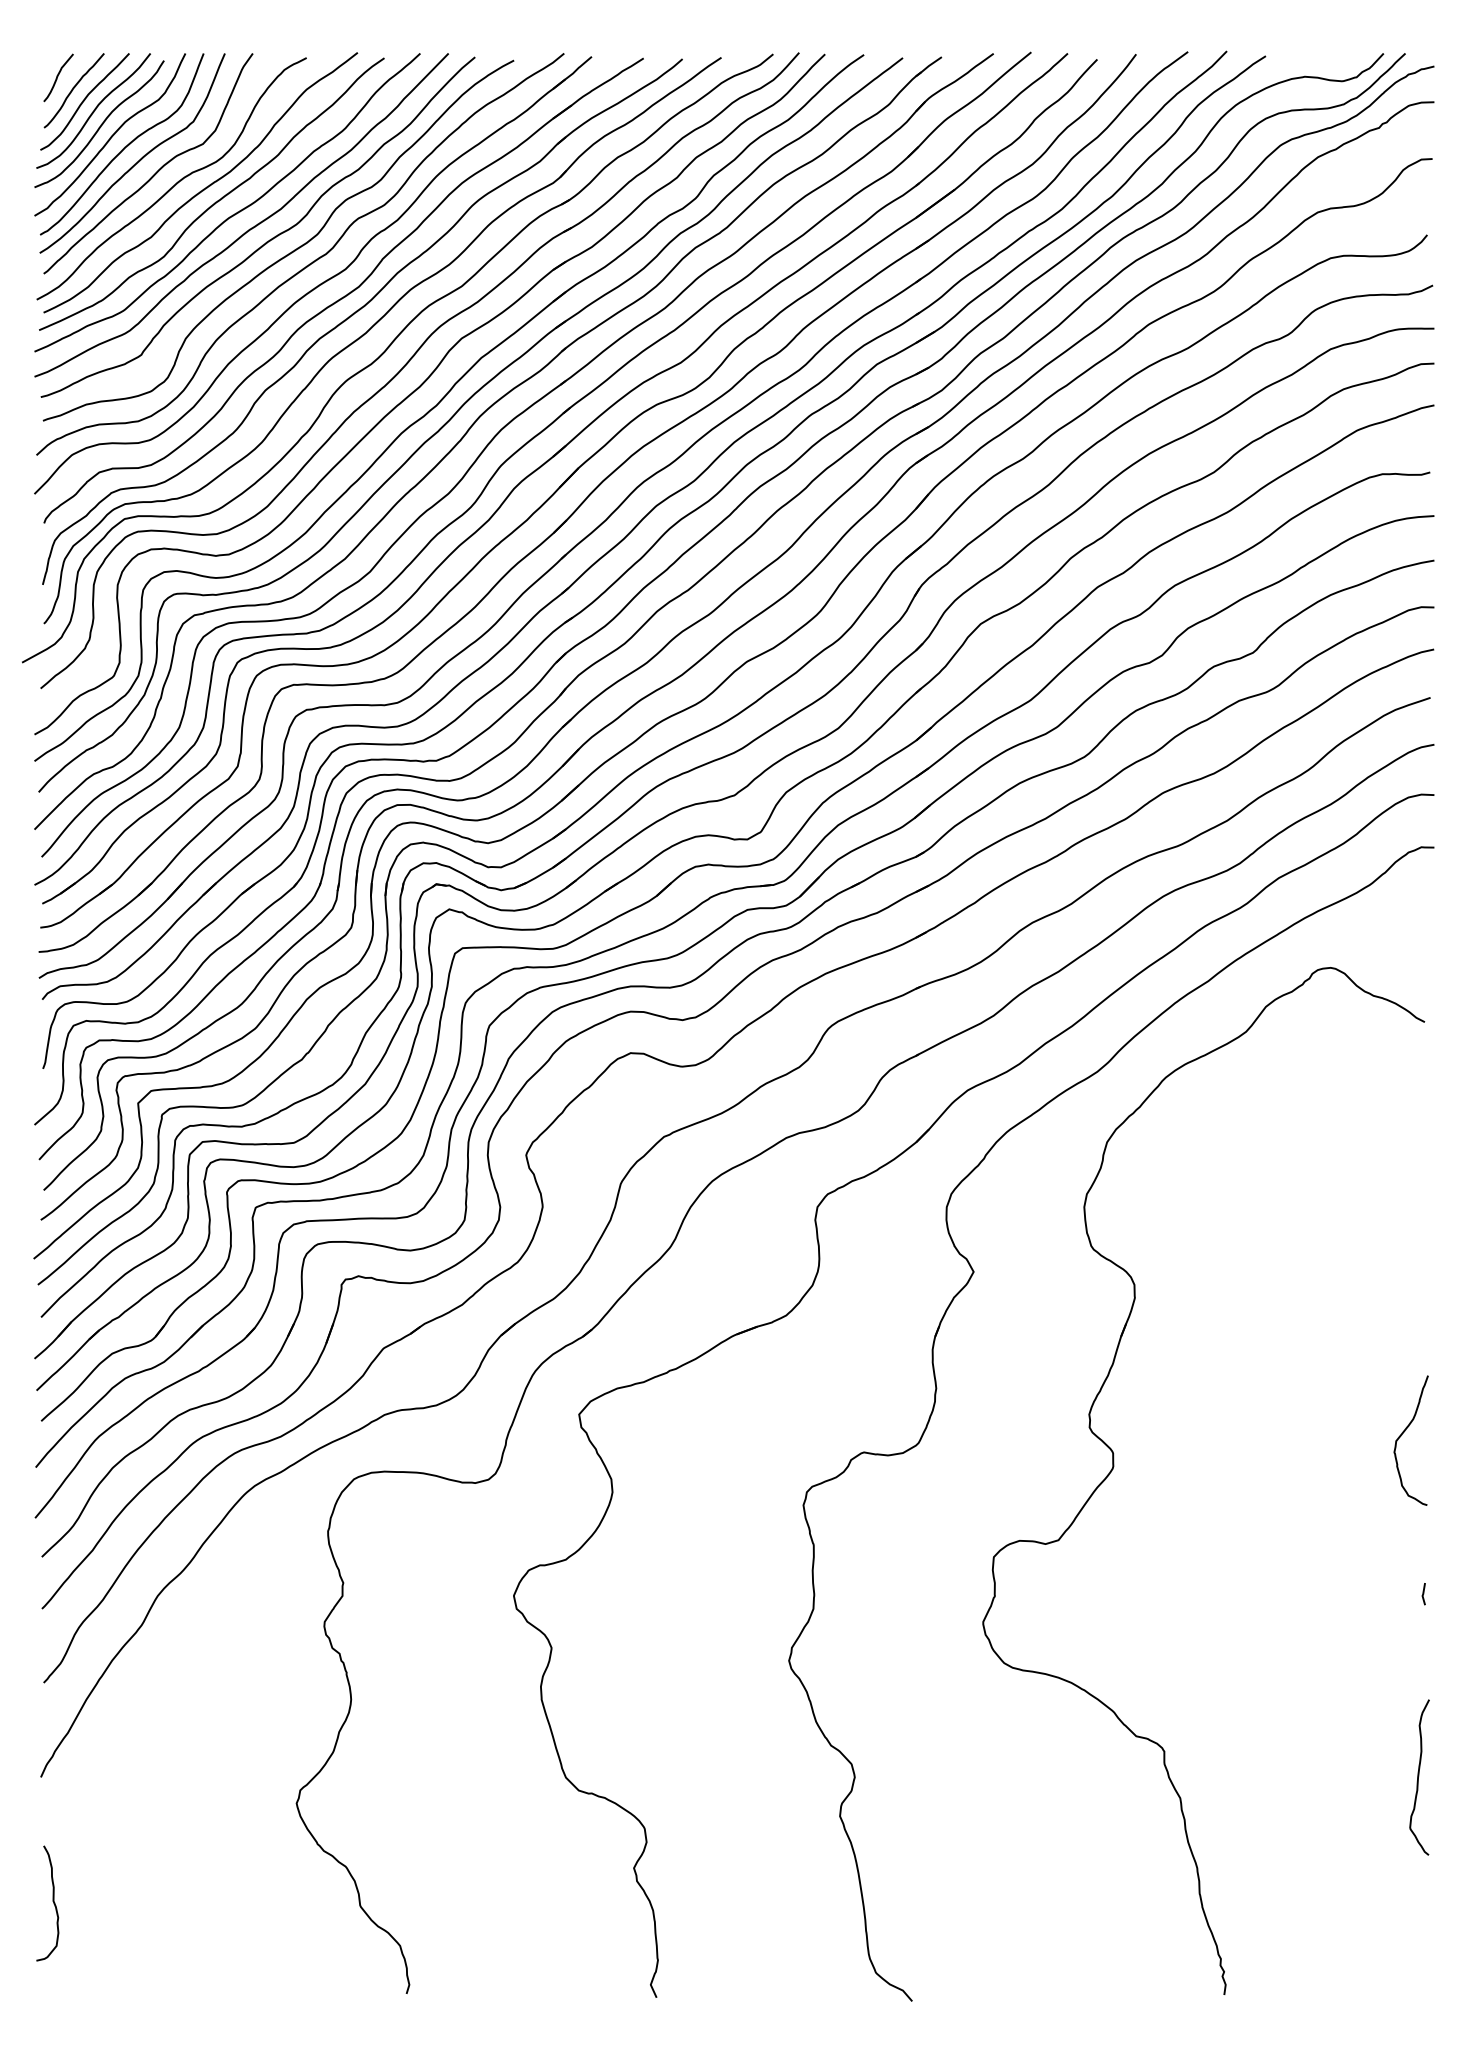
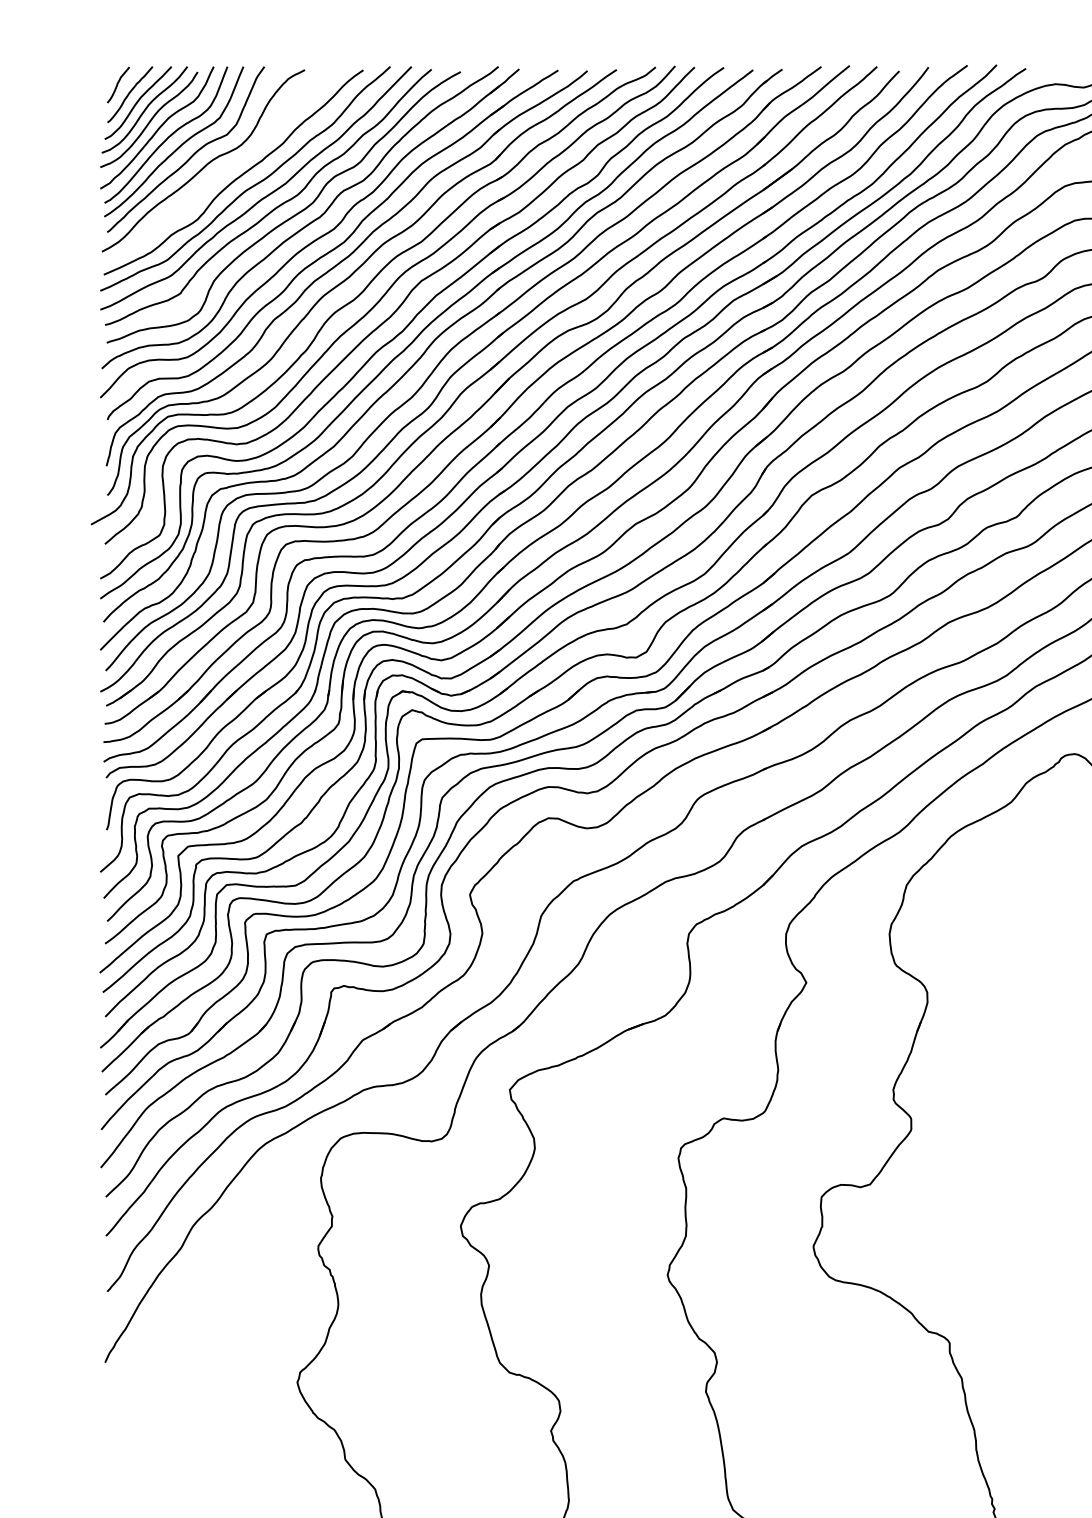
curve: (203, 188) -> (227, 168), removed
curve: (52, 1901) -> (113, 1456), removed

